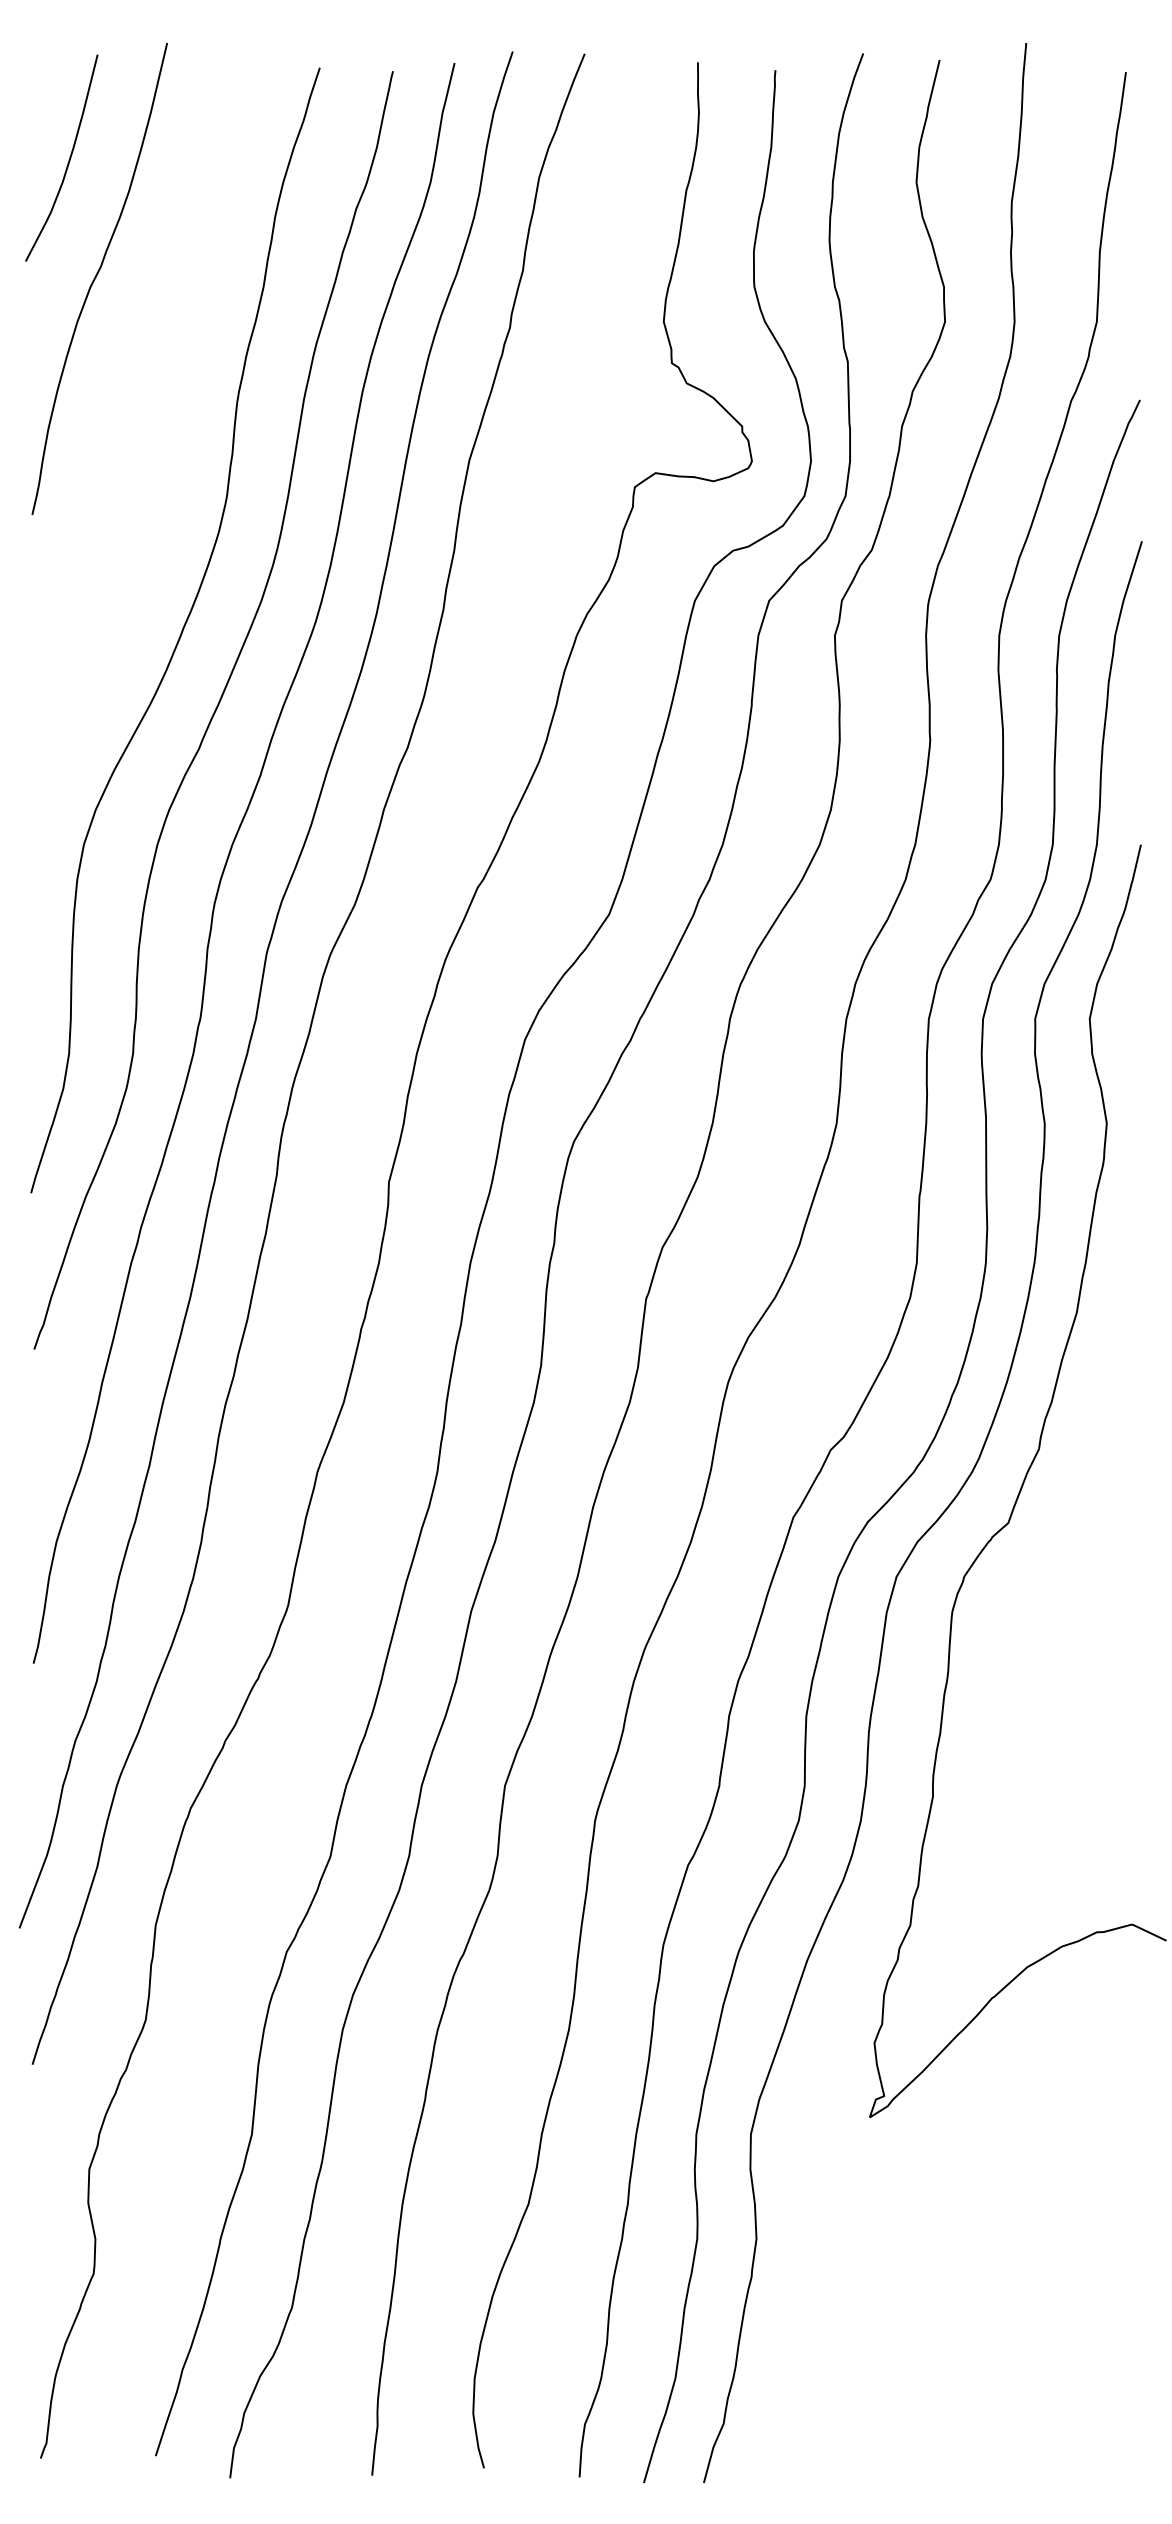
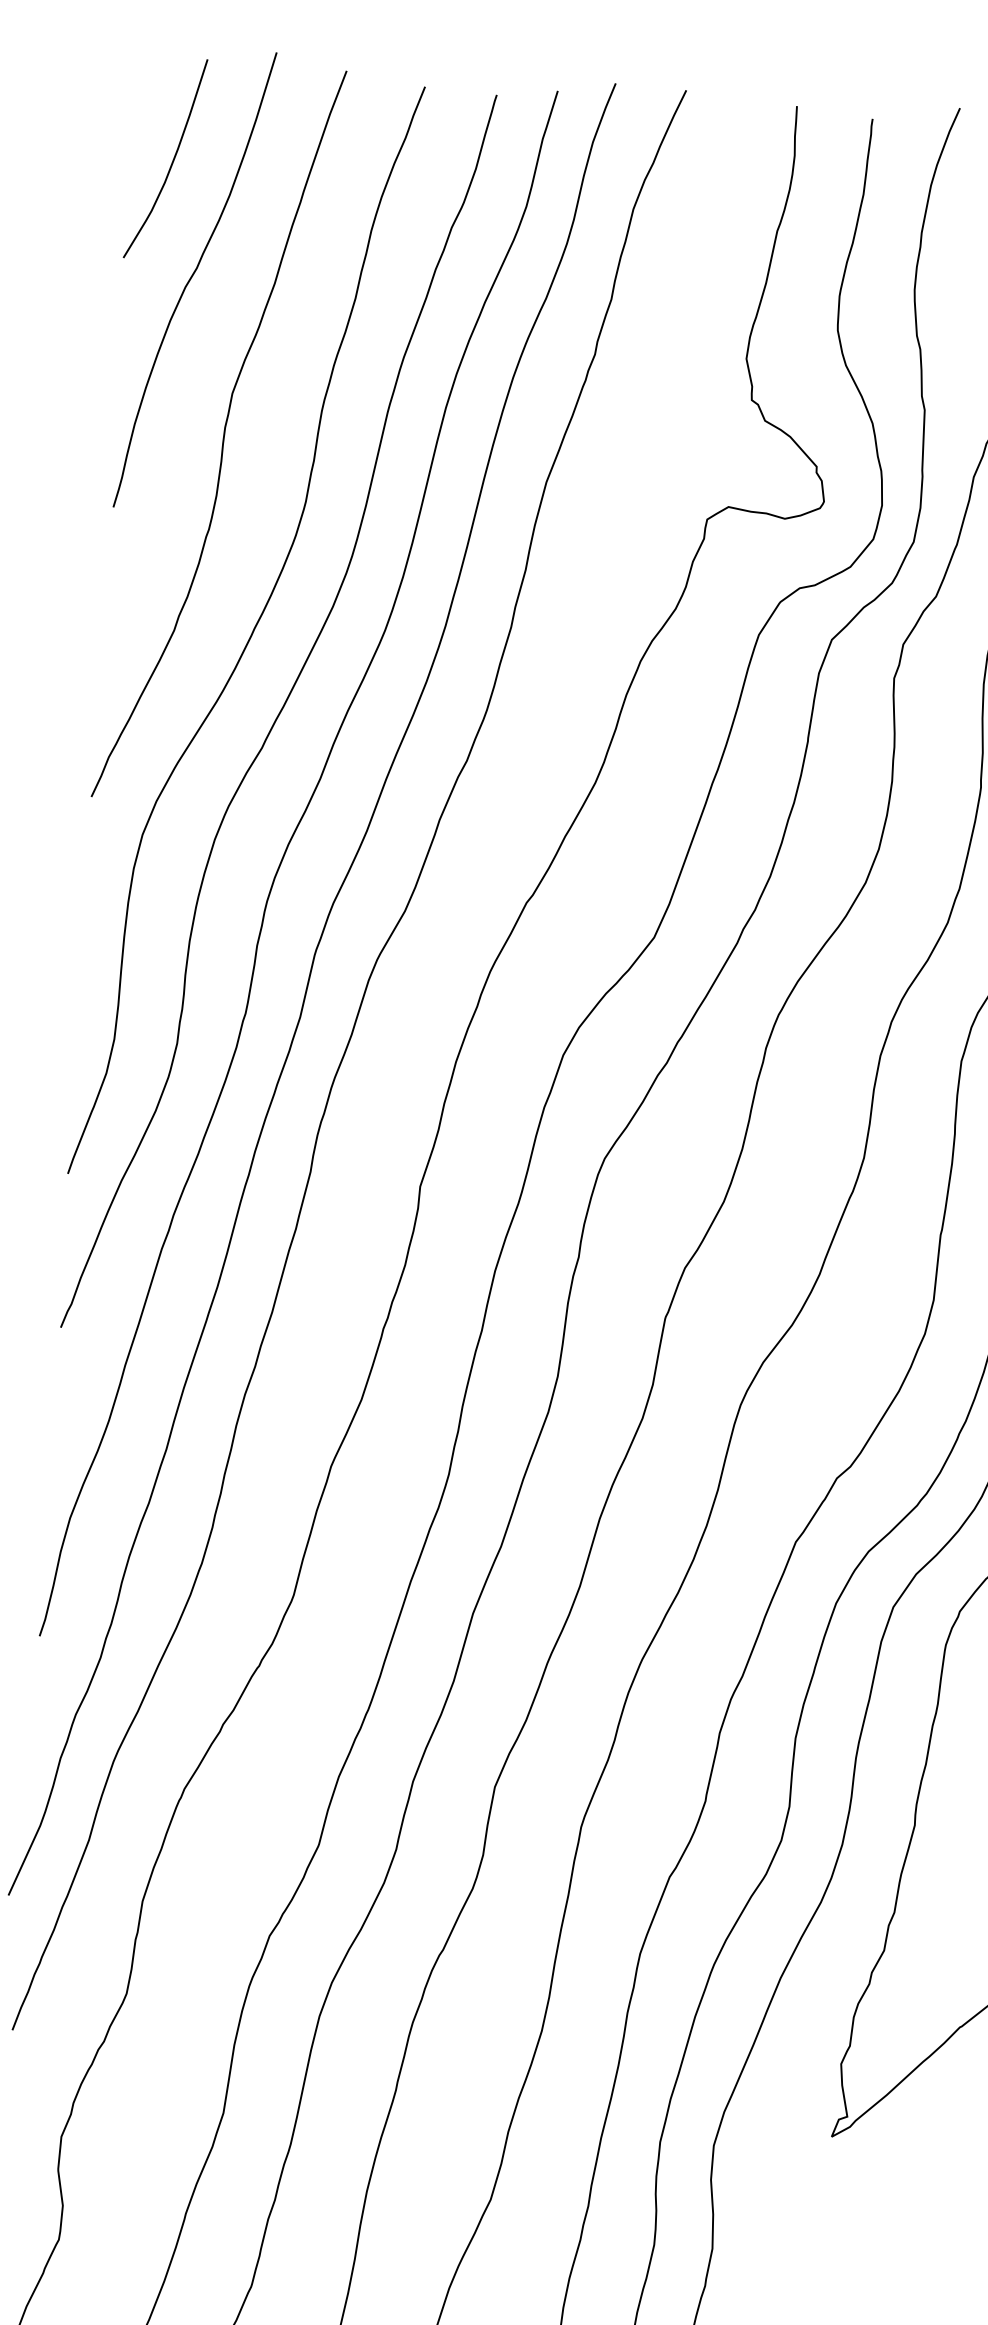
curve: (138, 432) -> (223, 433), added

